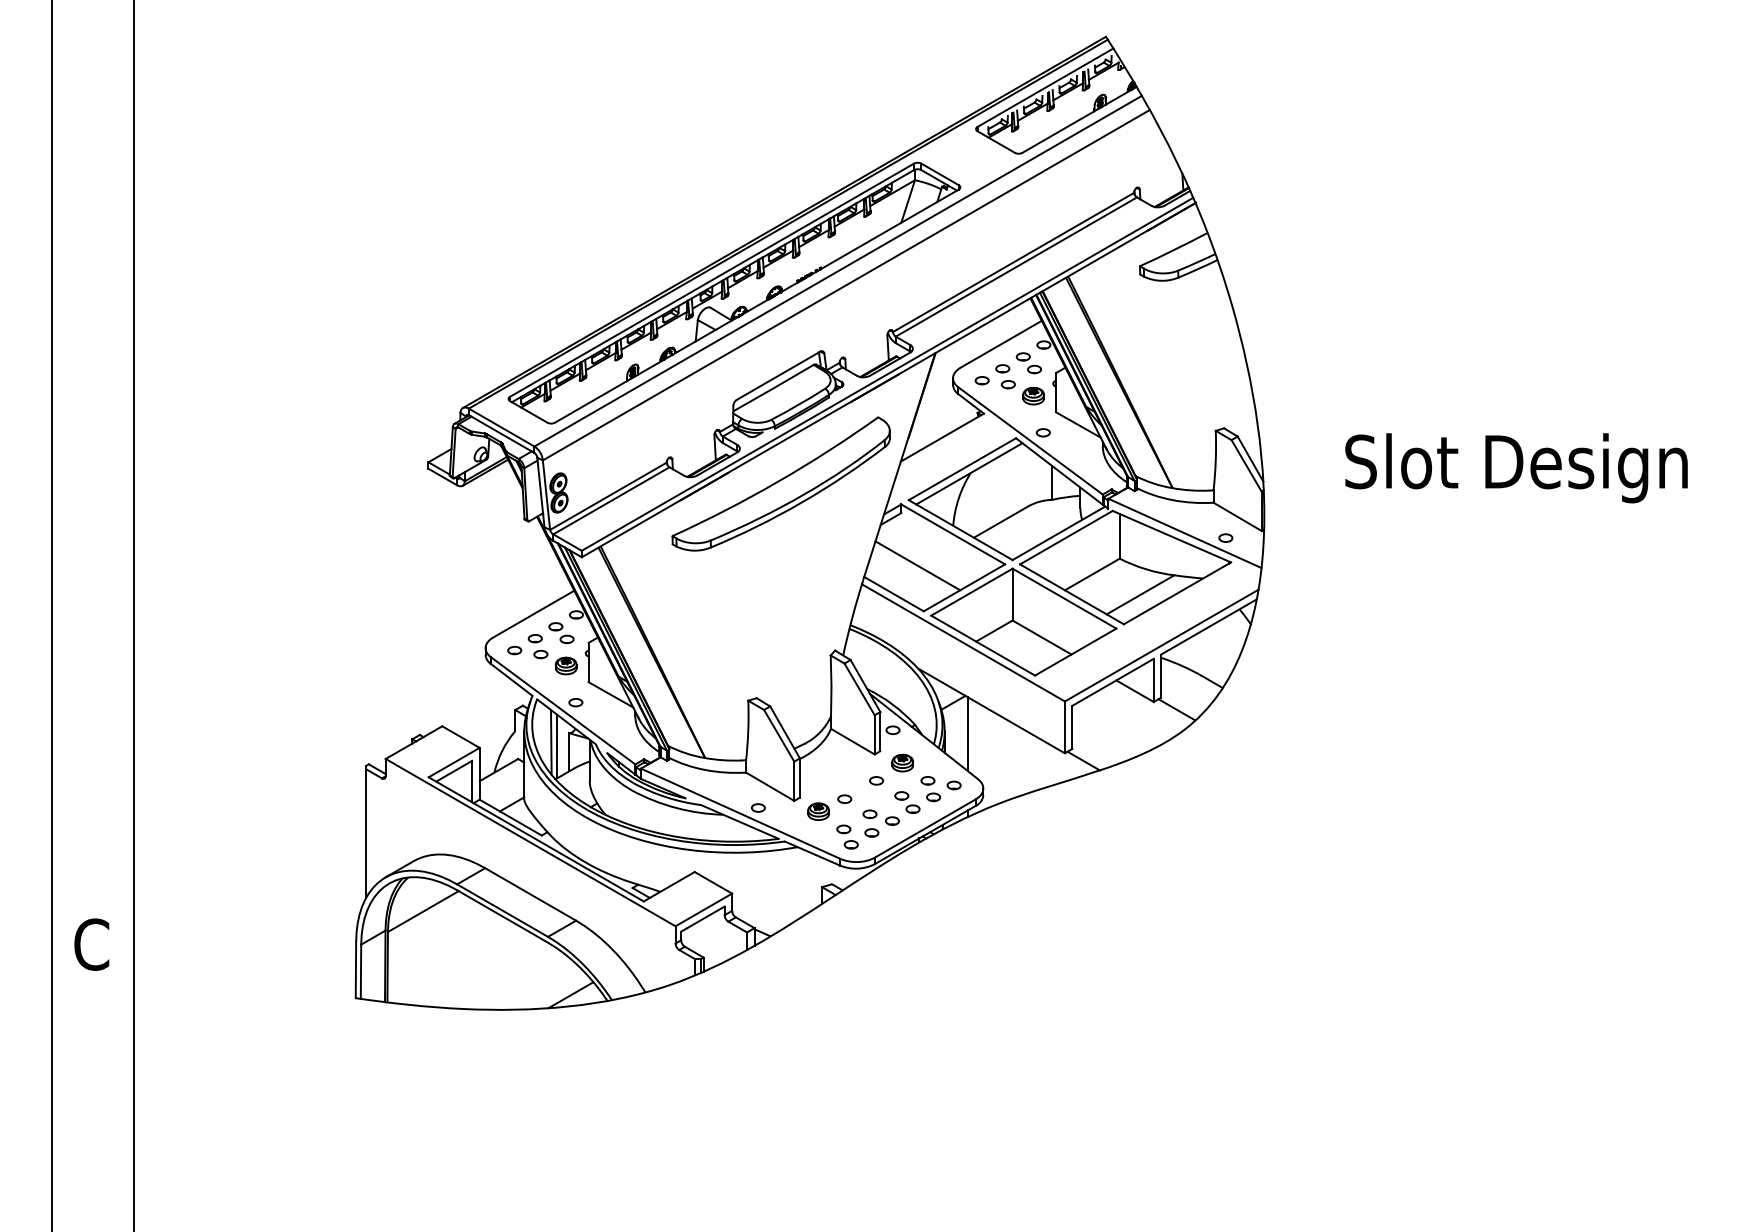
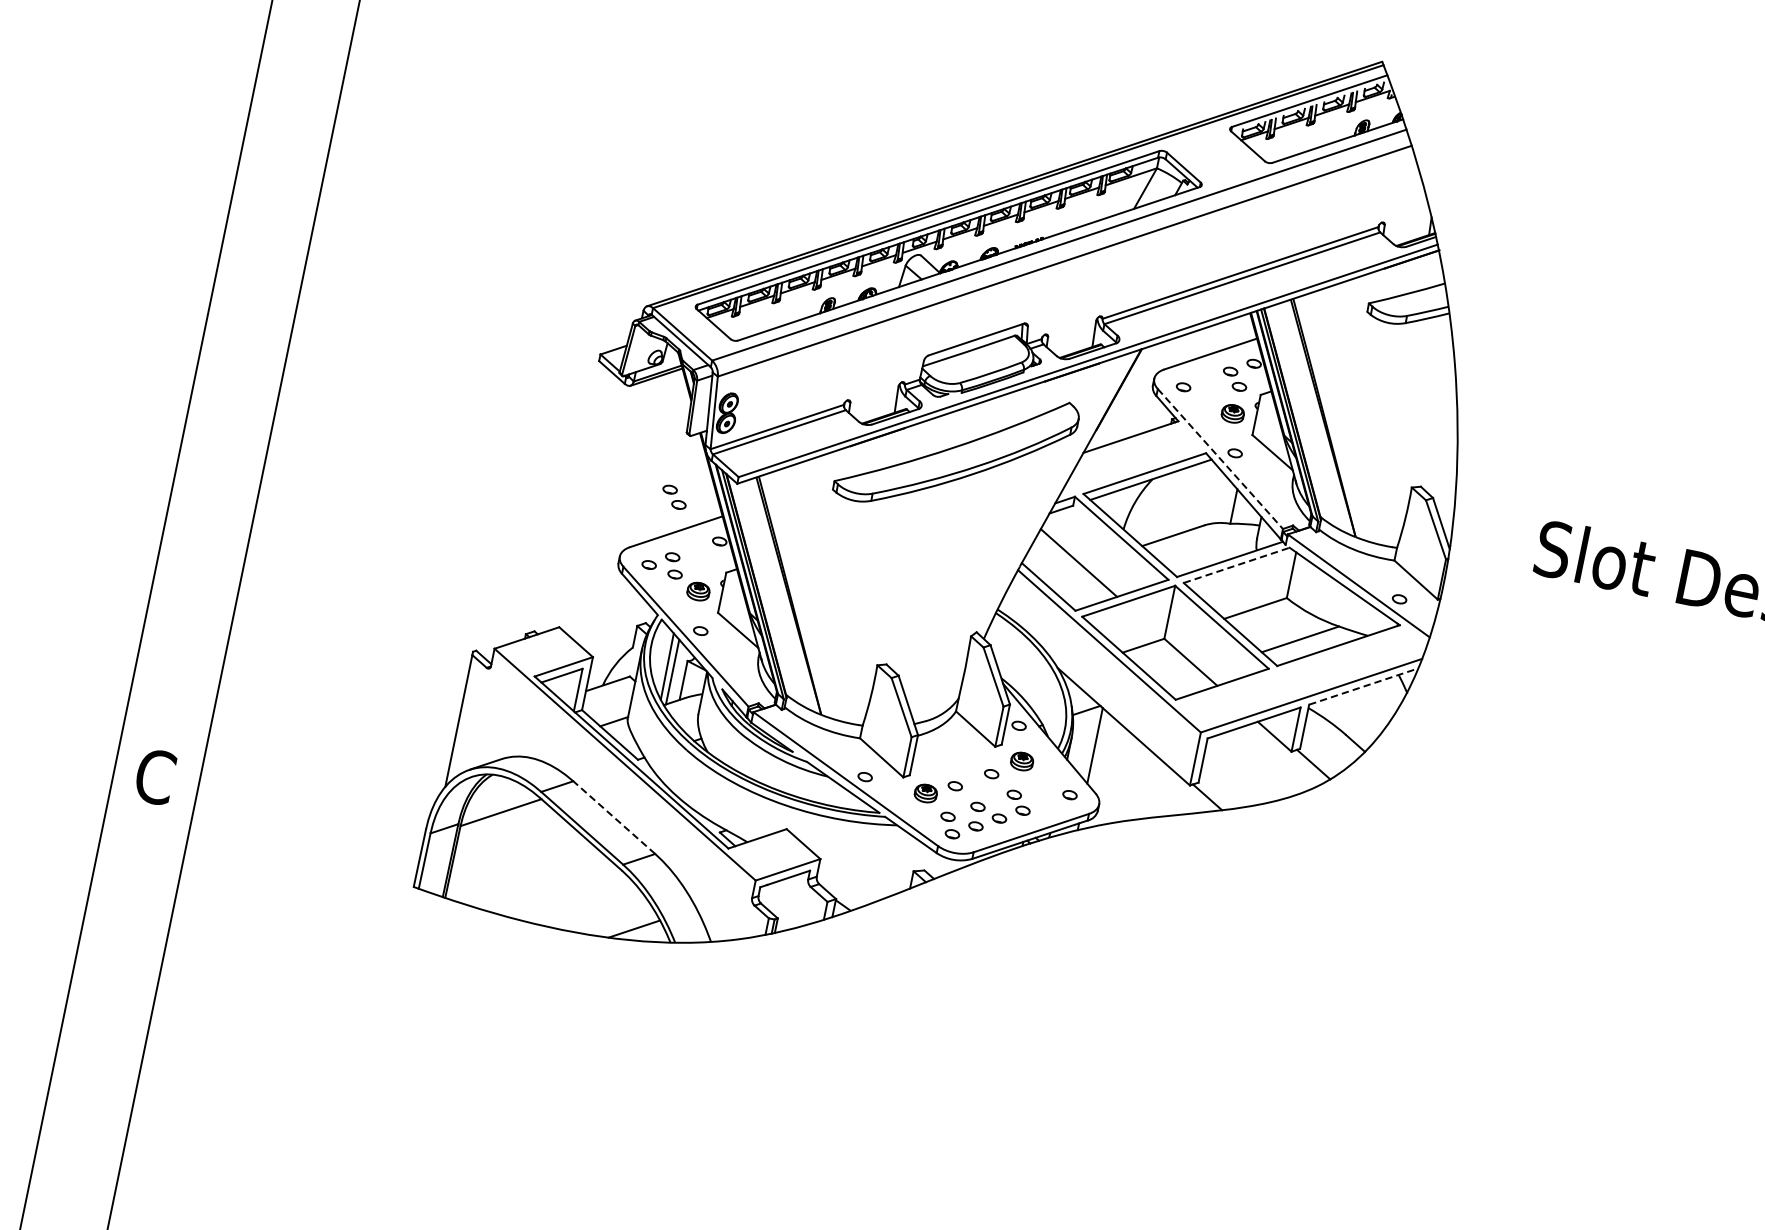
part: (1005, 376) -> (1208, 387), removed
line: (1030, 440) -> (1220, 458), solid -> dashed
line: (1066, 537) -> (1236, 565), solid -> dashed
line: (1209, 626) -> (1364, 686), solid -> dashed
part: (561, 633) -> (674, 497), moved
part: (930, 789) -> (1044, 794), removed
line: (530, 894) -> (614, 817), solid -> dashed

